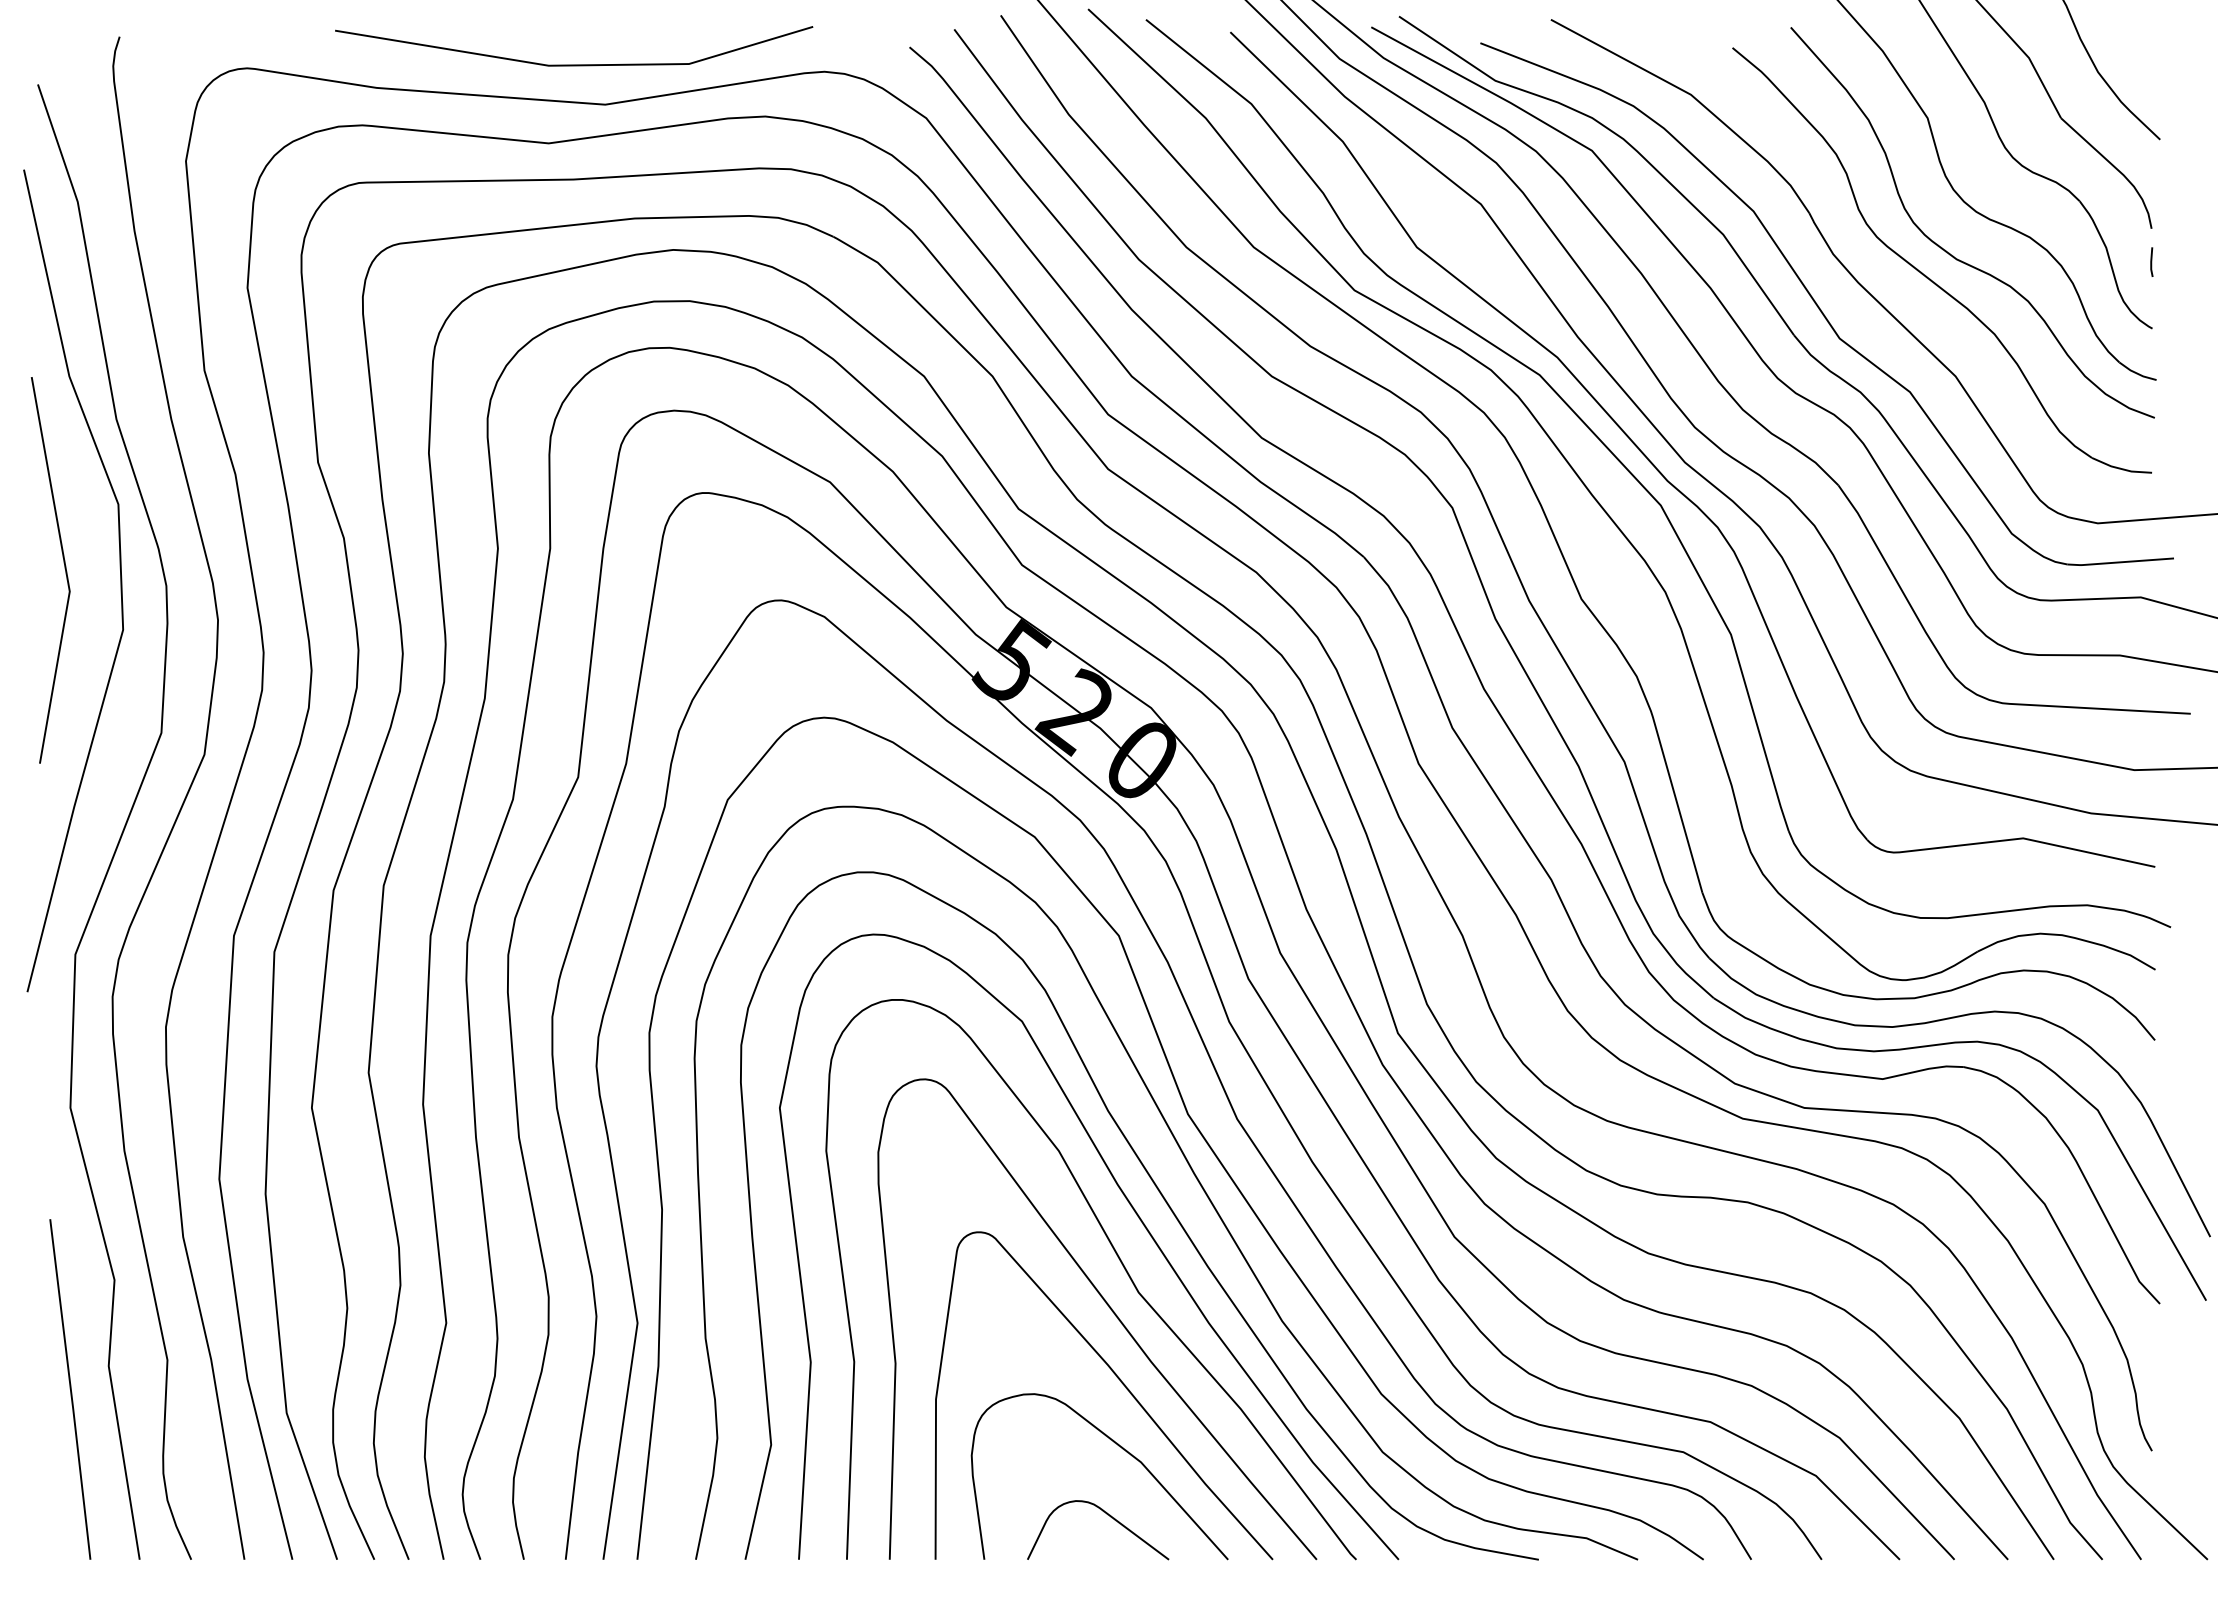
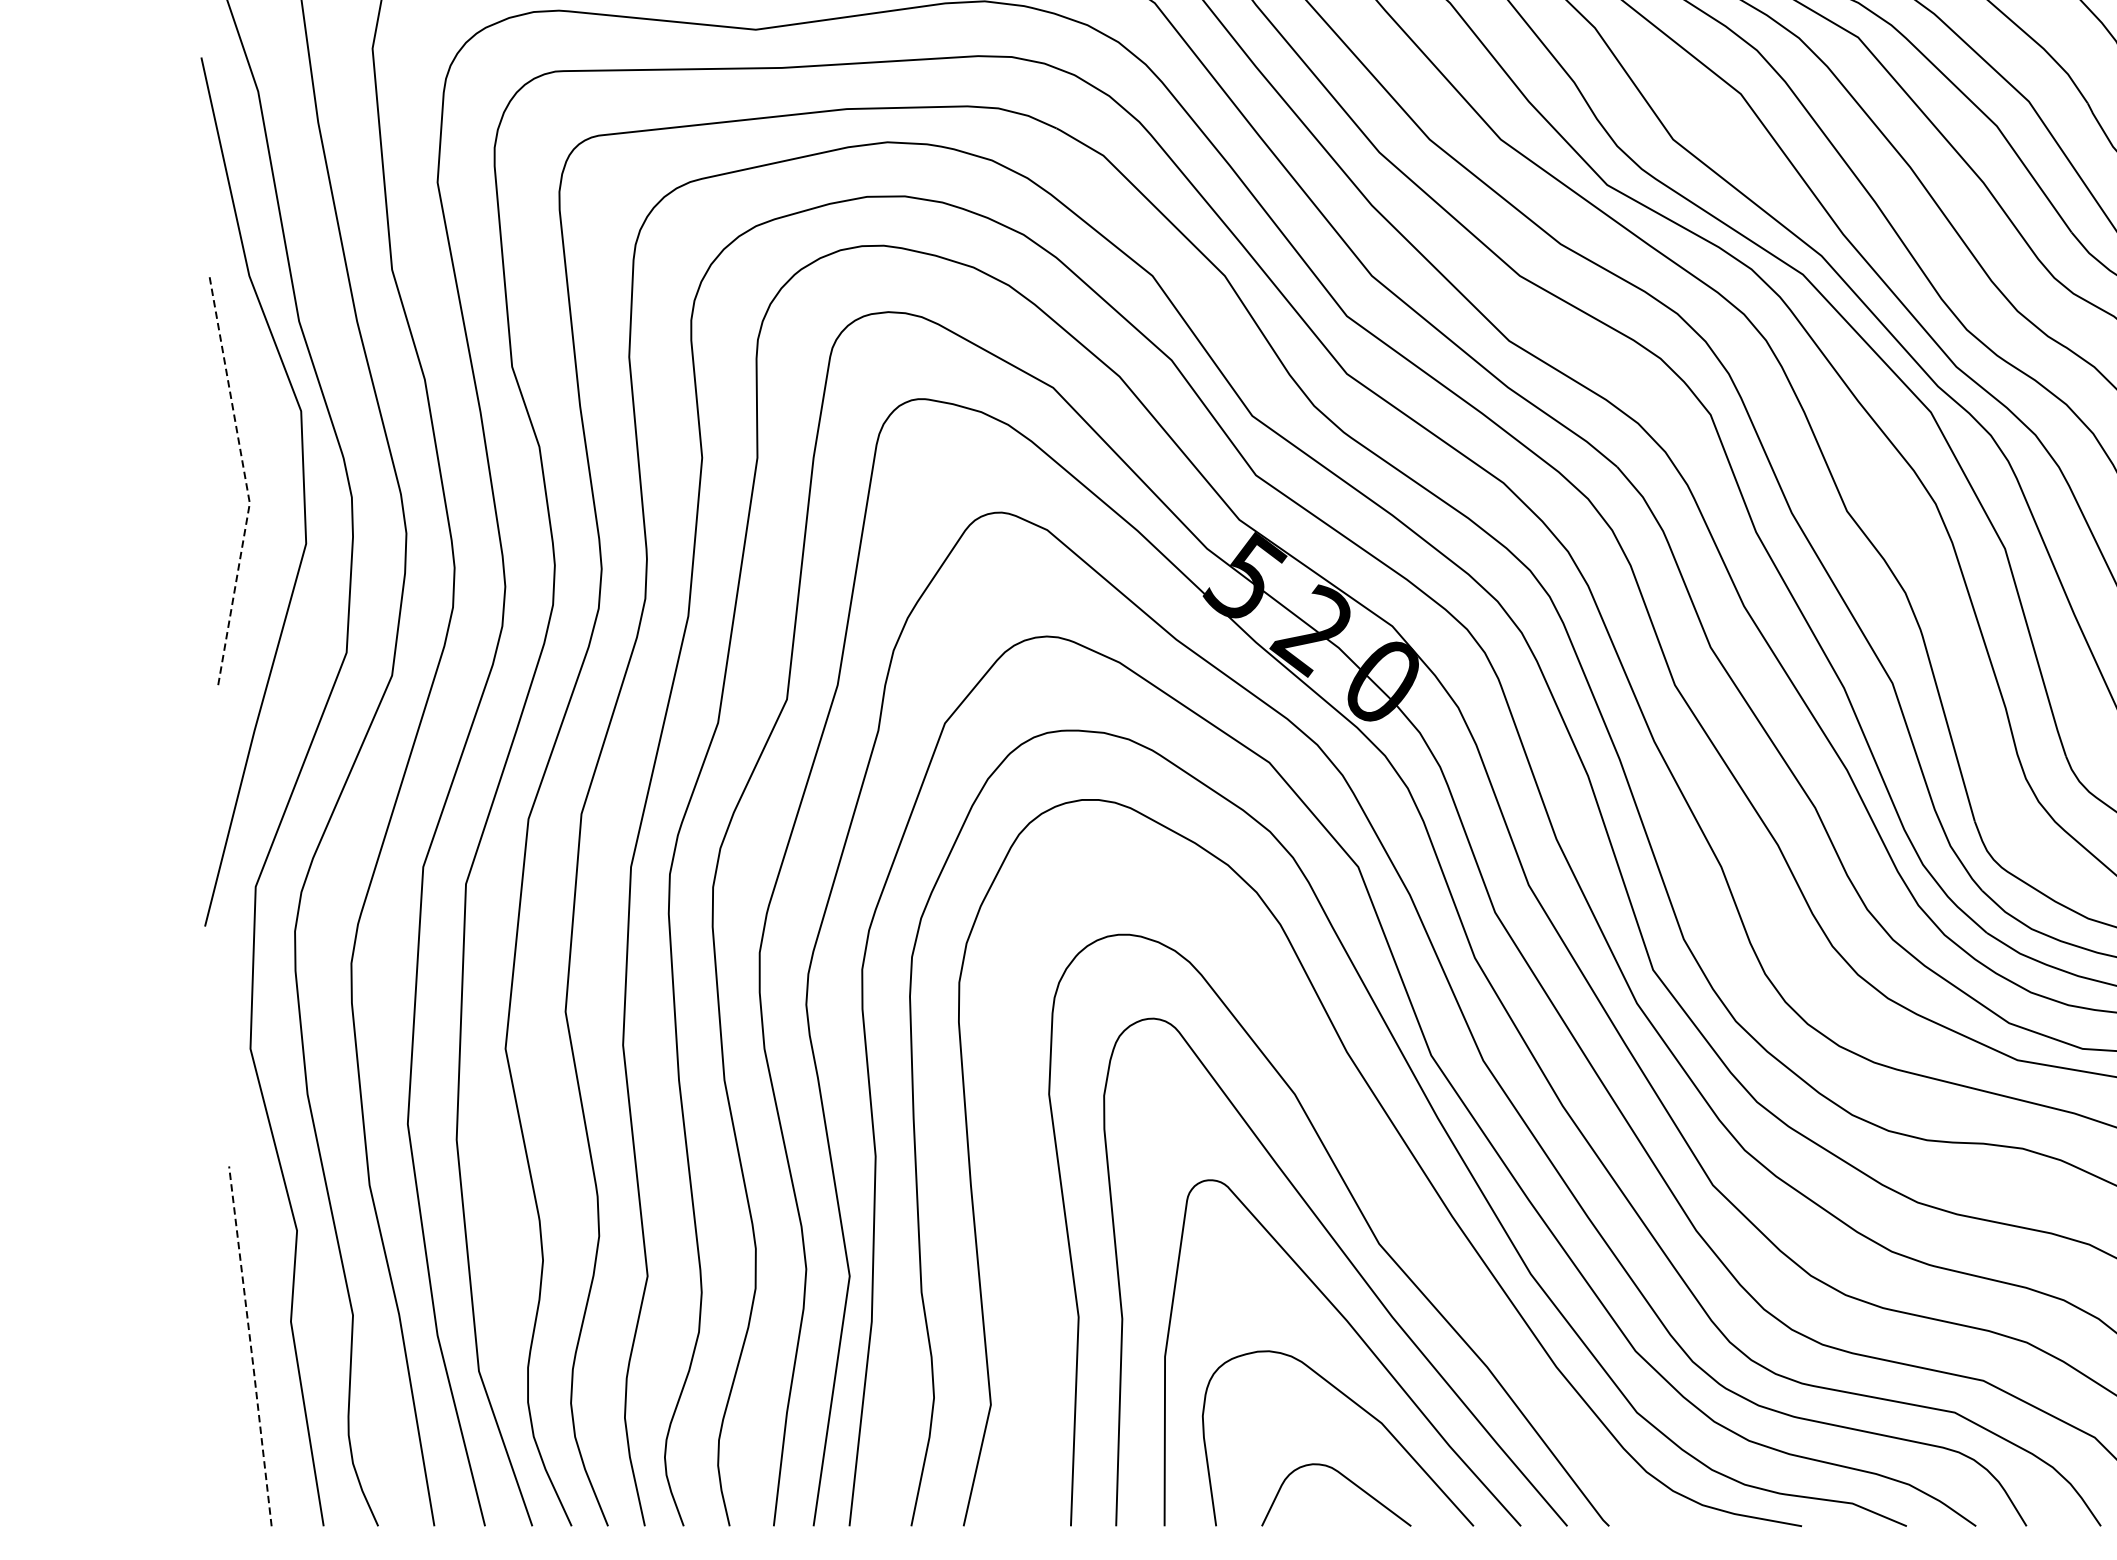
line: (66, 570) -> (246, 481), solid -> dashed
curve: (1136, 1215) -> (1376, 1162), removed
line: (70, 1389) -> (250, 1346), solid -> dashed

